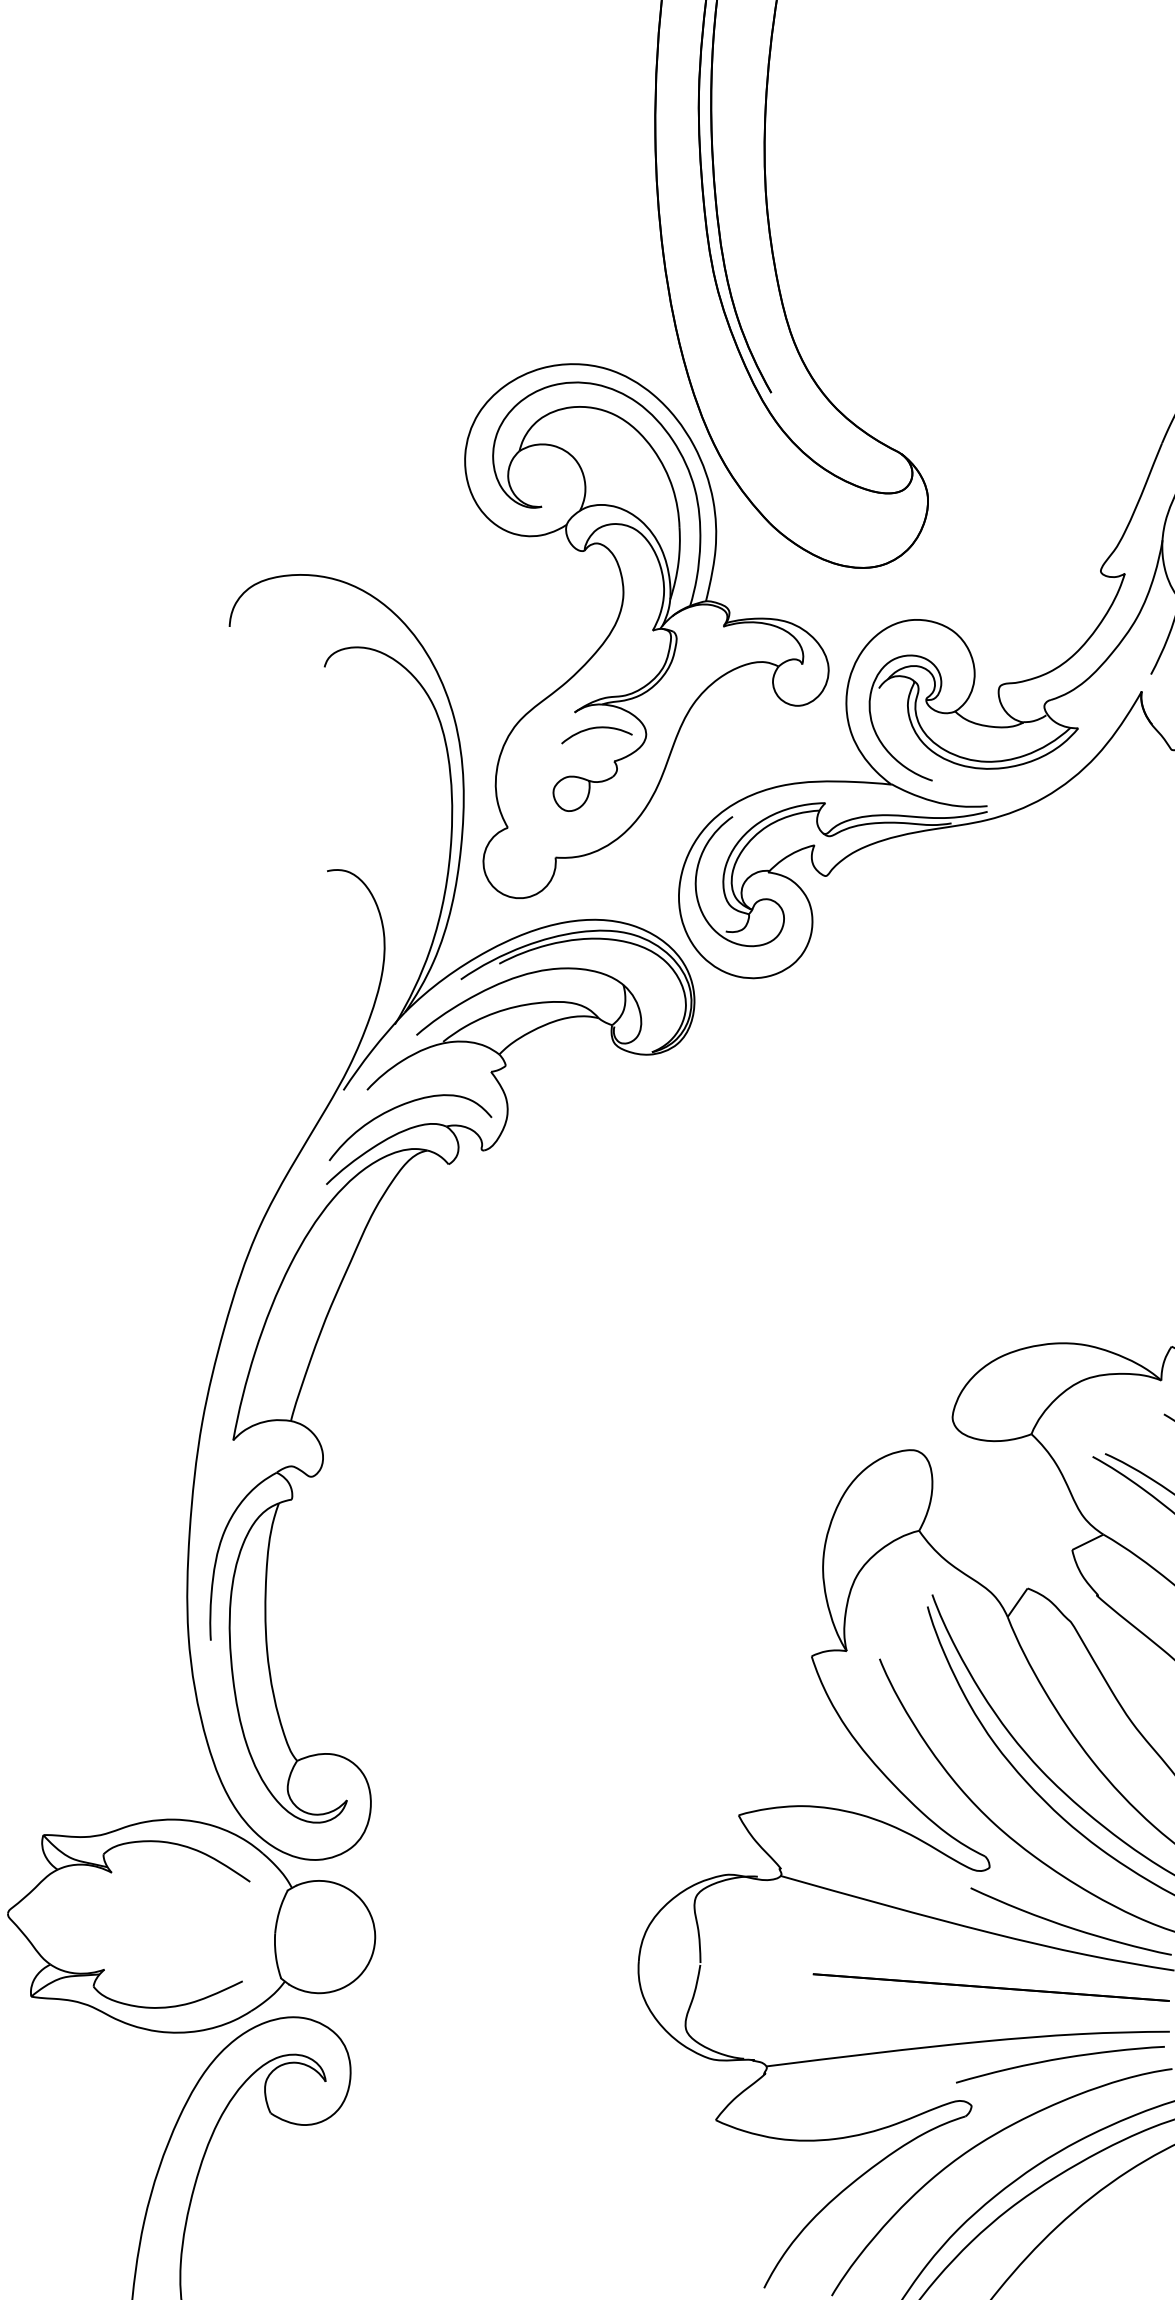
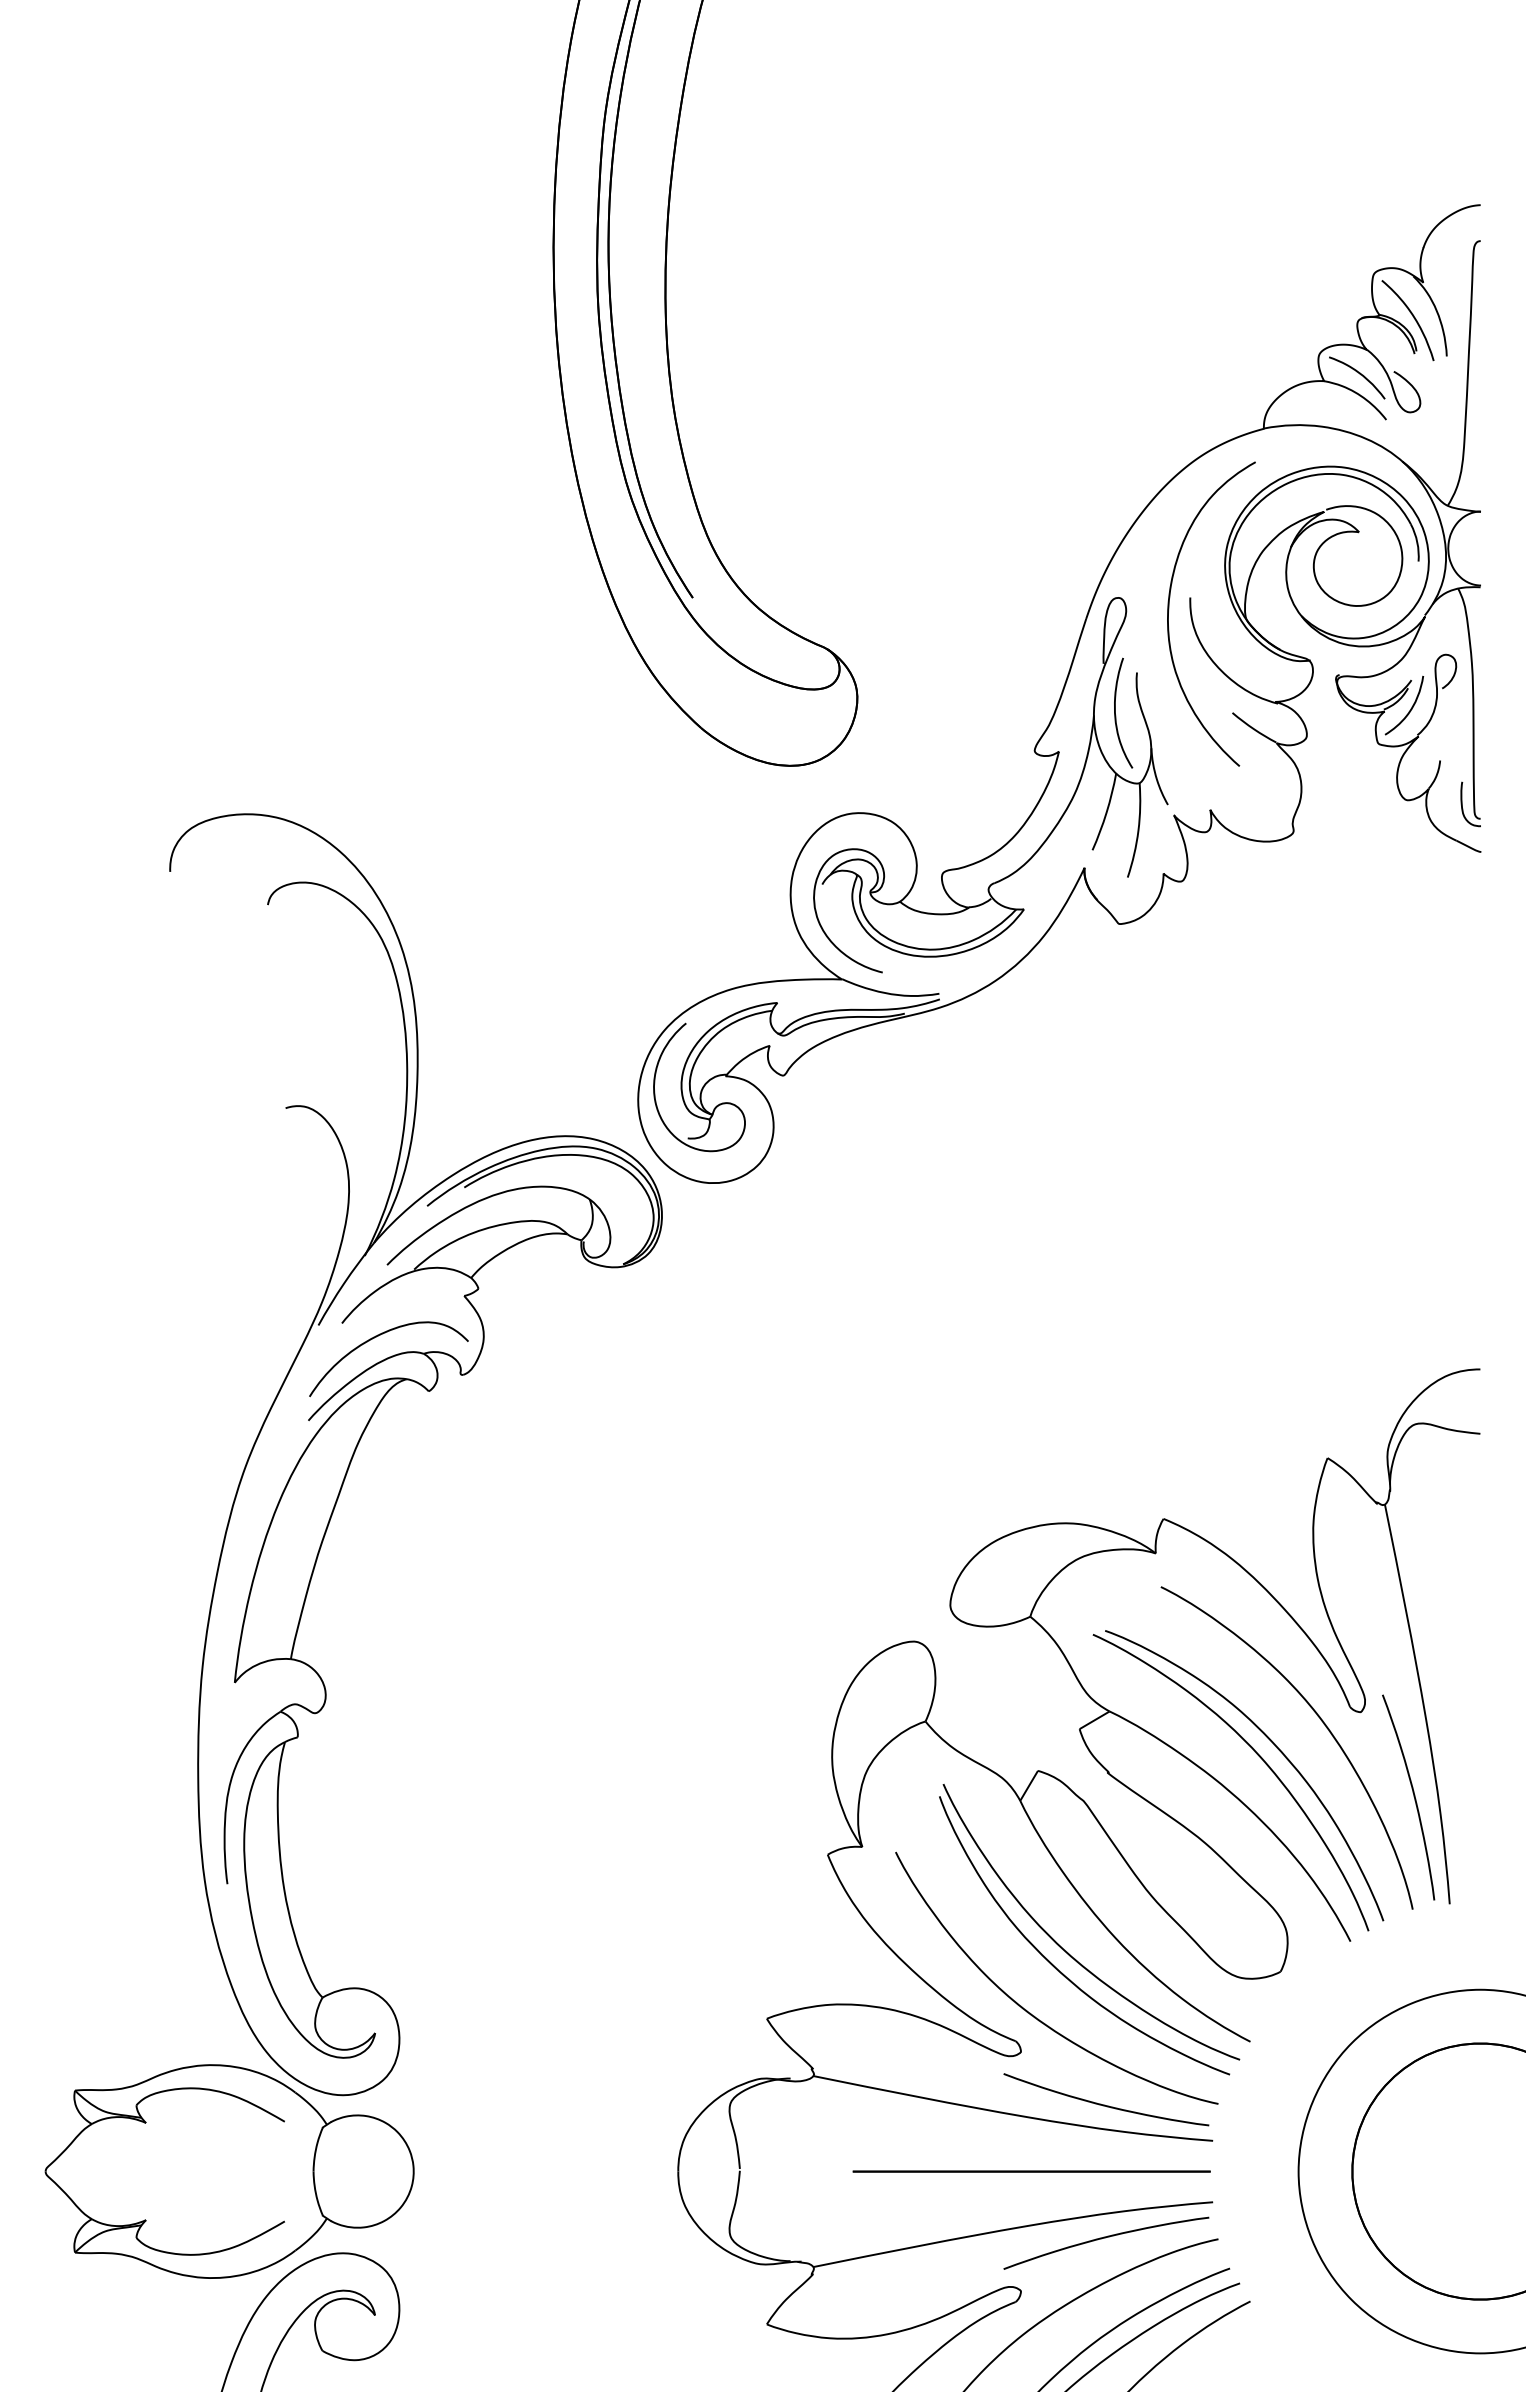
part: (641, 637) -> (581, 851), removed

